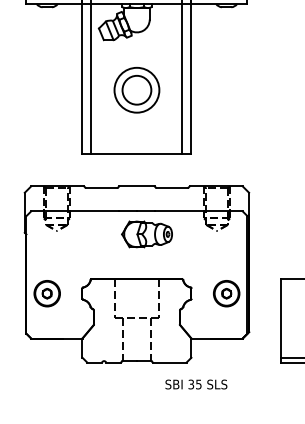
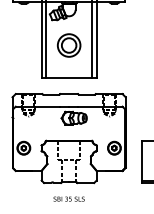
text: (195, 383) -> (68, 198), moved

